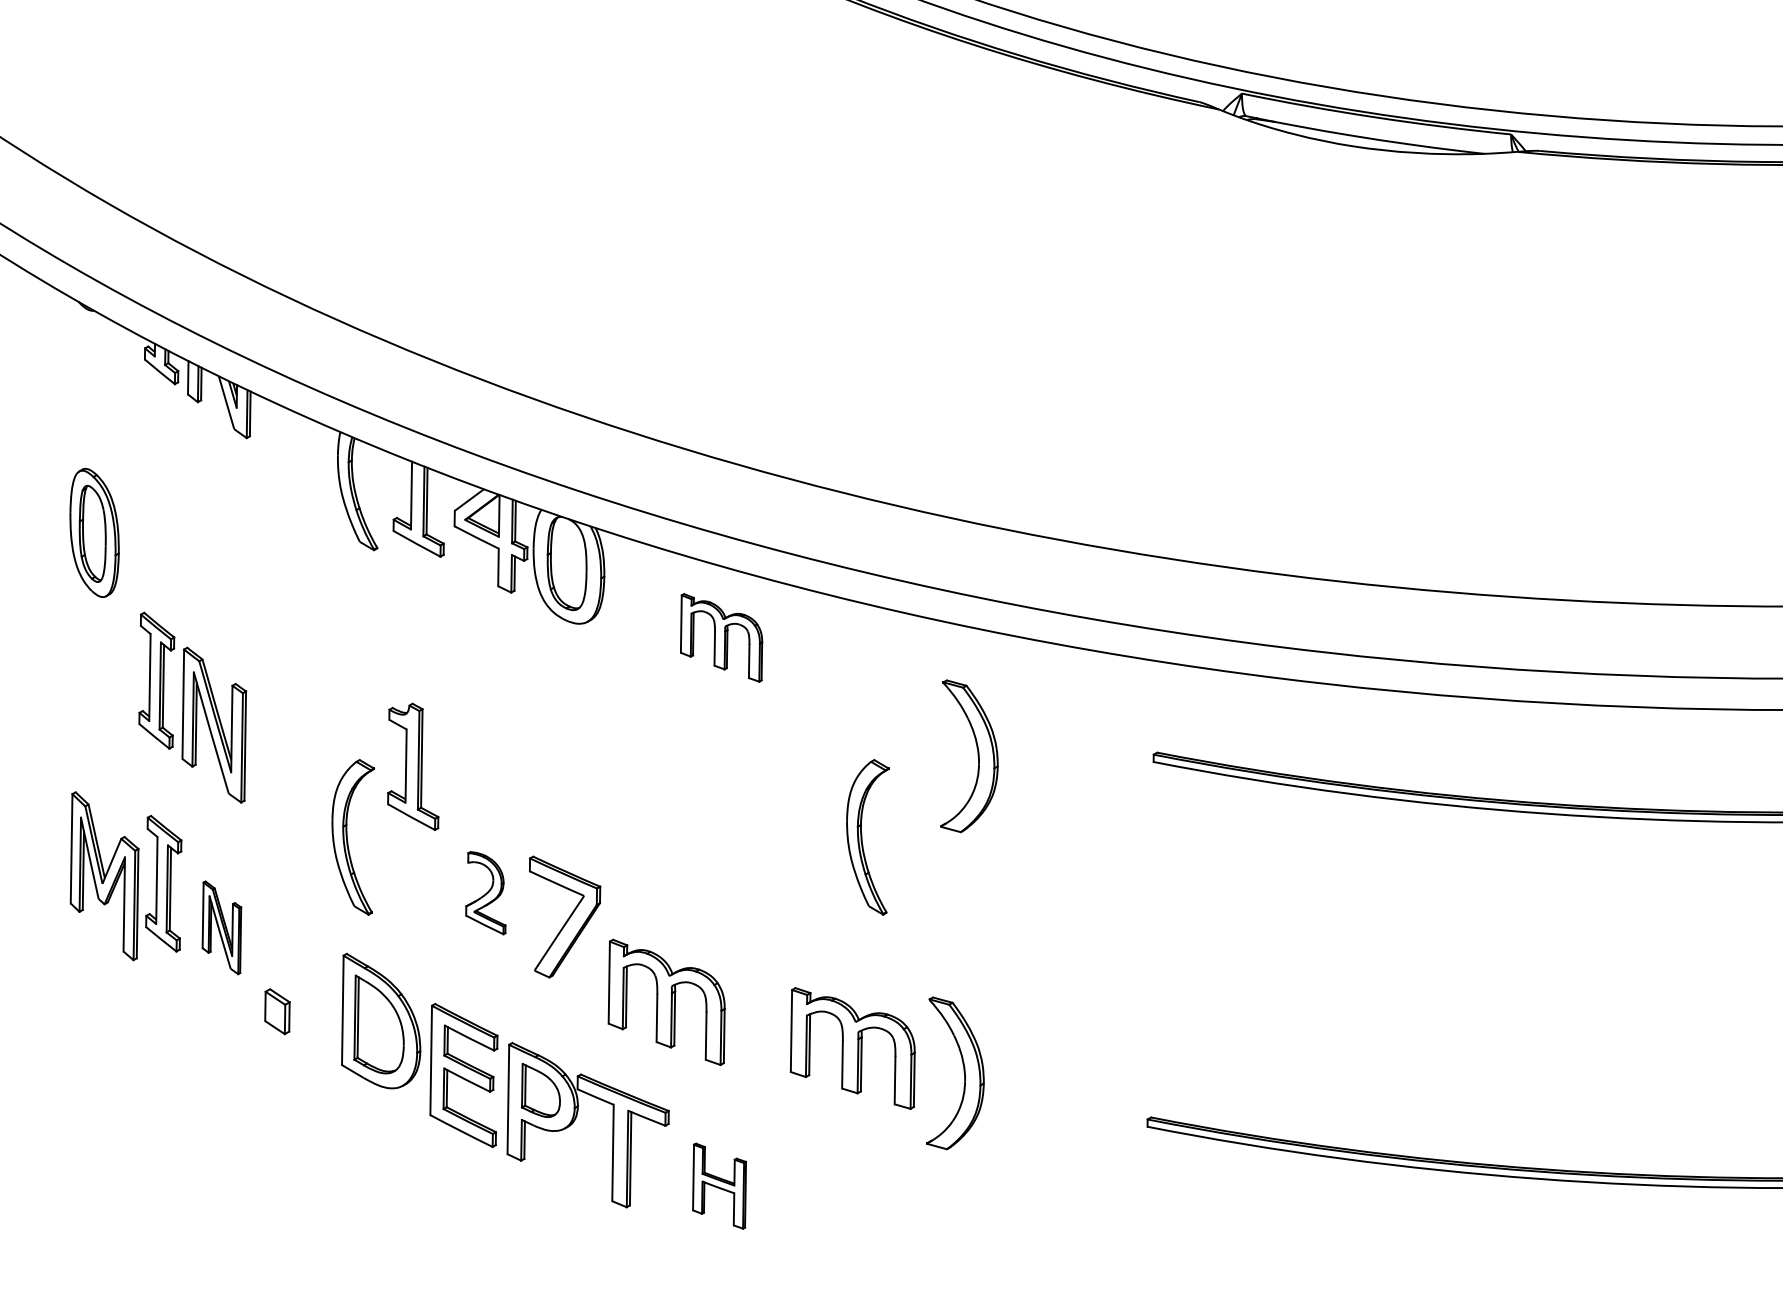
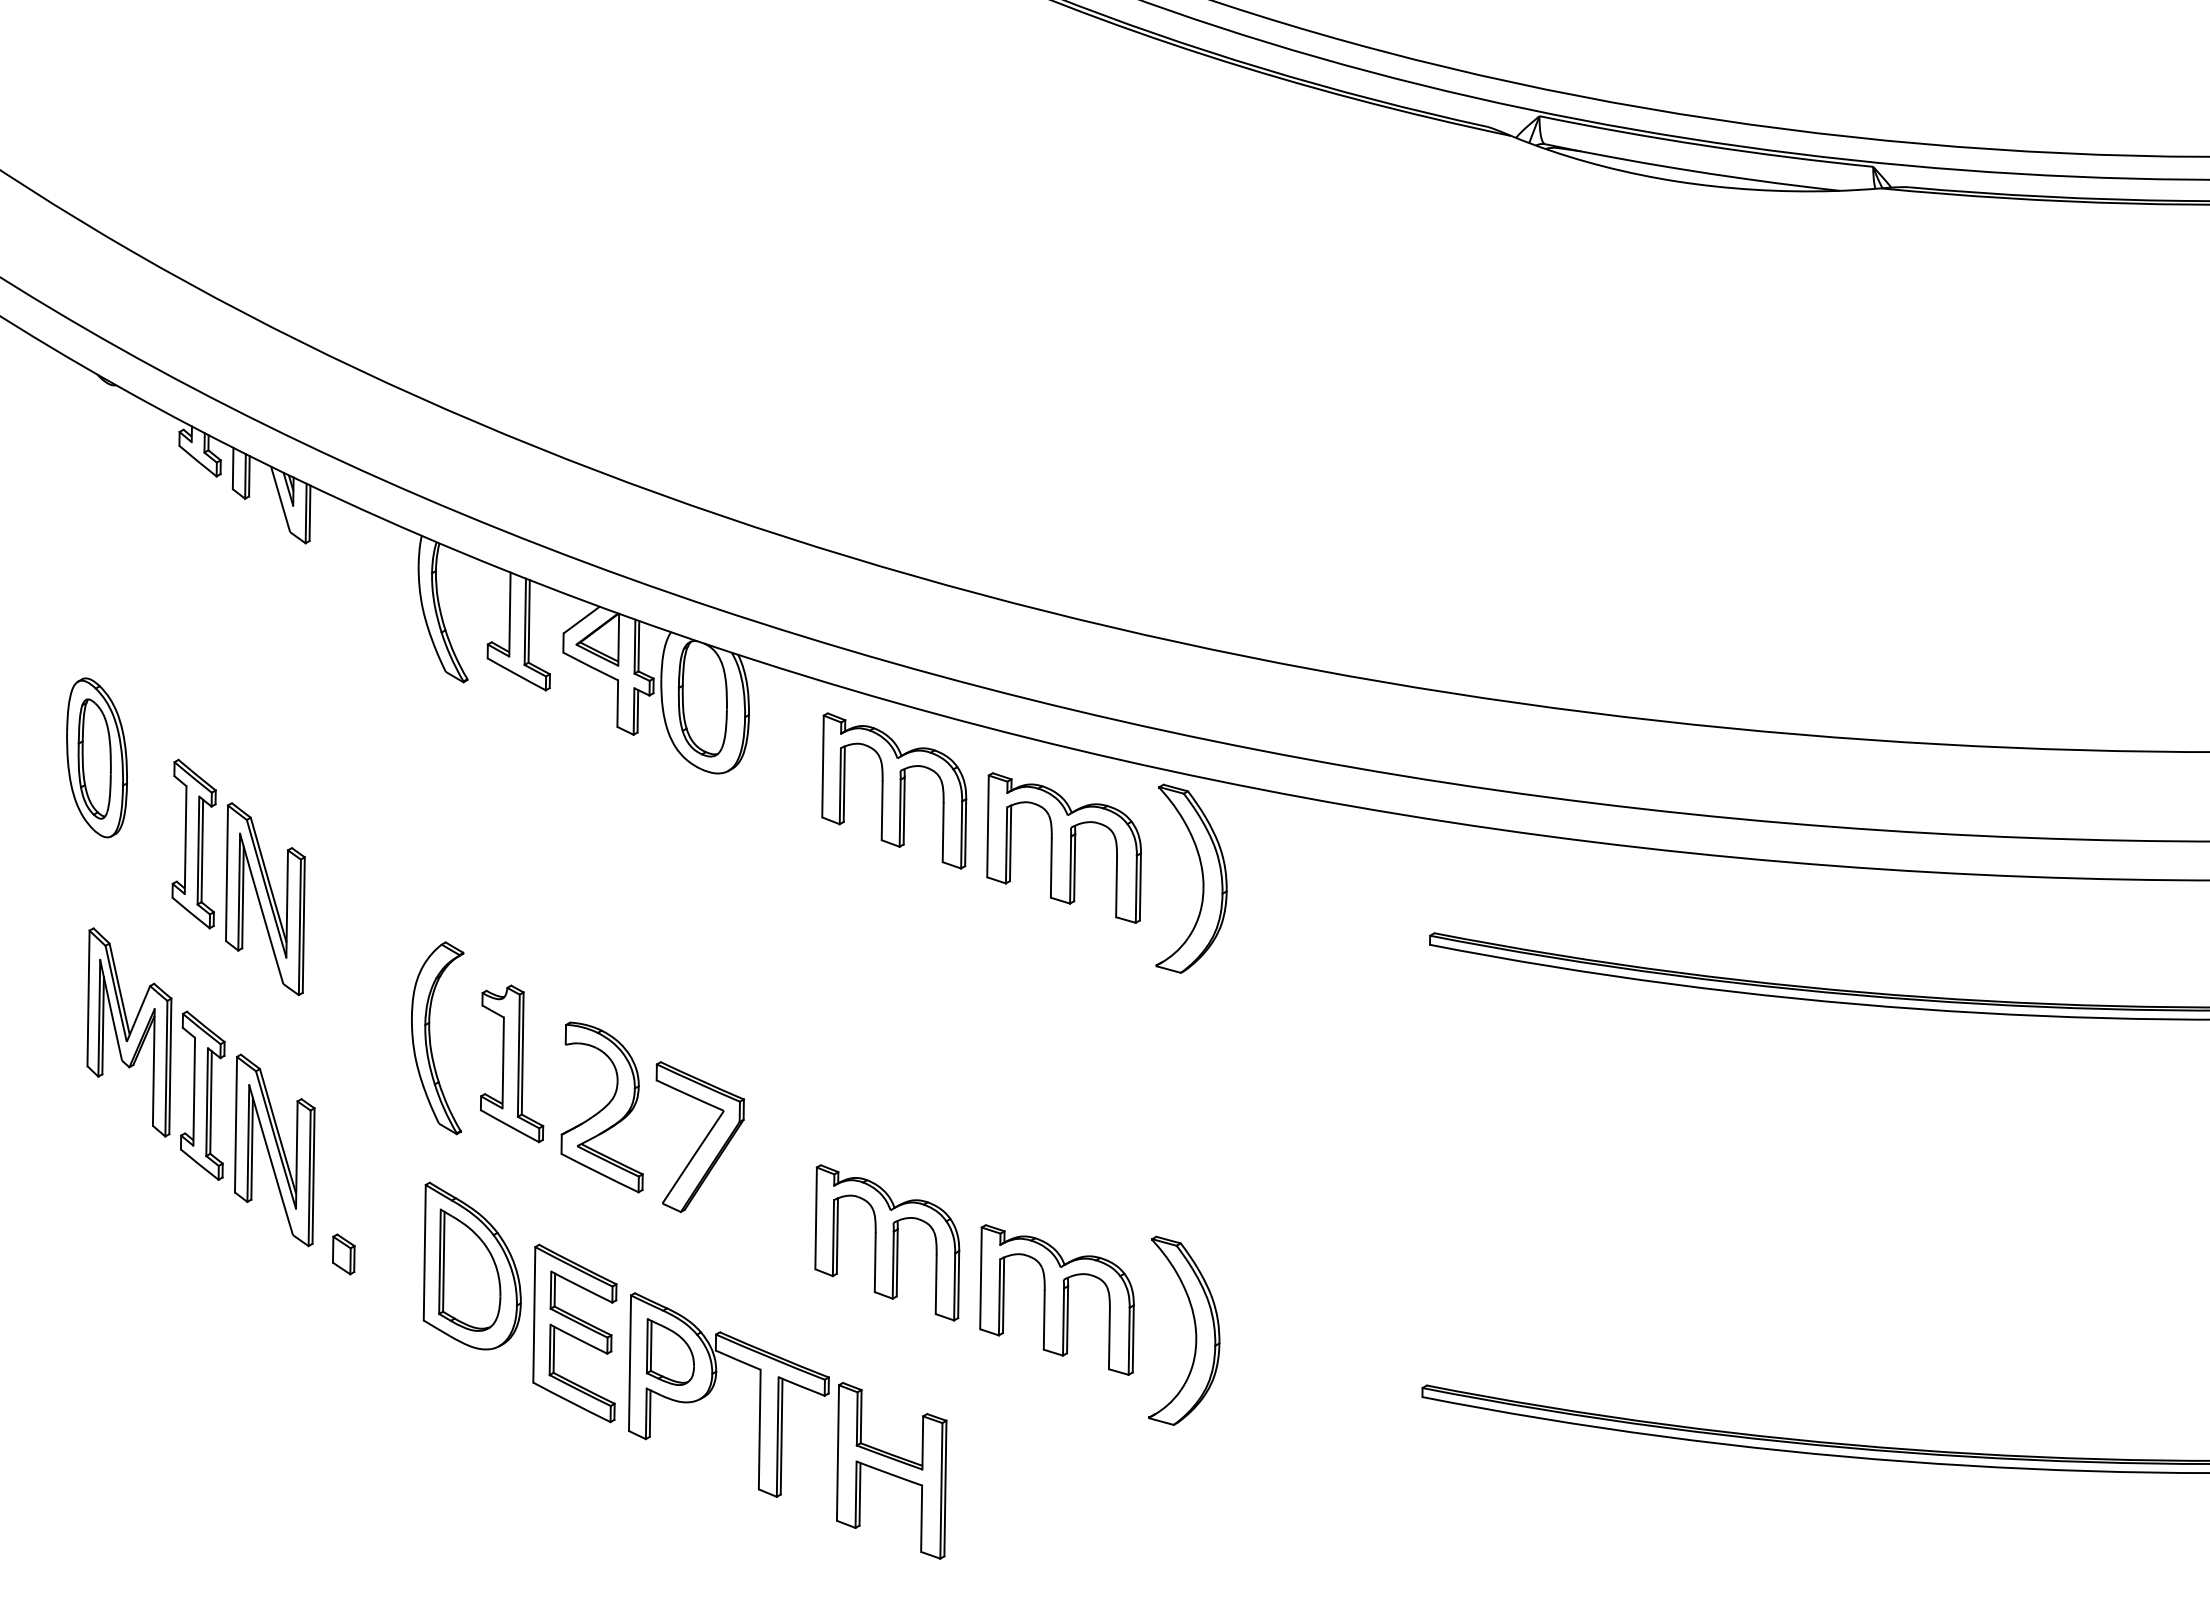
part: (94, 532) -> (97, 757), moved
part: (721, 637) -> (894, 790), size x1.43
part: (858, 683) -> (1063, 847), added
part: (977, 752) -> (1201, 874), moved
part: (413, 766) -> (512, 1063), moved
part: (862, 837) -> (1068, 1038), removed
part: (104, 876) -> (129, 1032), moved
part: (485, 893) -> (601, 1107), size x1.67
part: (221, 927) -> (274, 1150), size x1.67
part: (666, 1002) -> (887, 1242), moved
part: (277, 1011) -> (343, 1254), size x0.71
part: (719, 1186) -> (891, 1470), size x1.67

